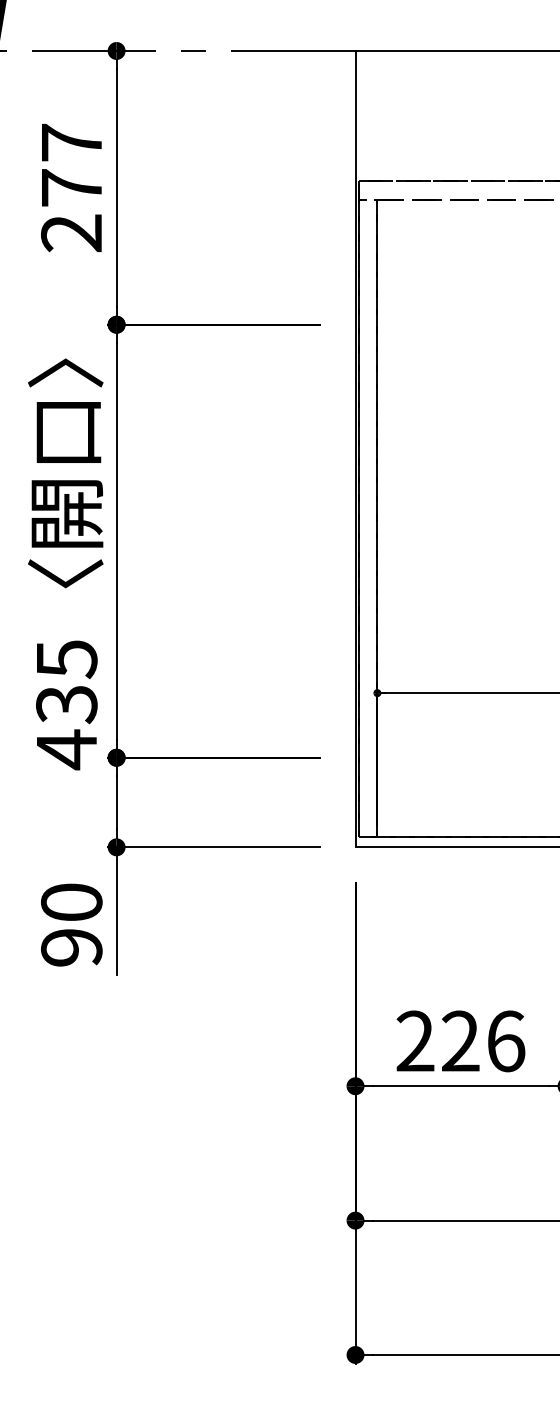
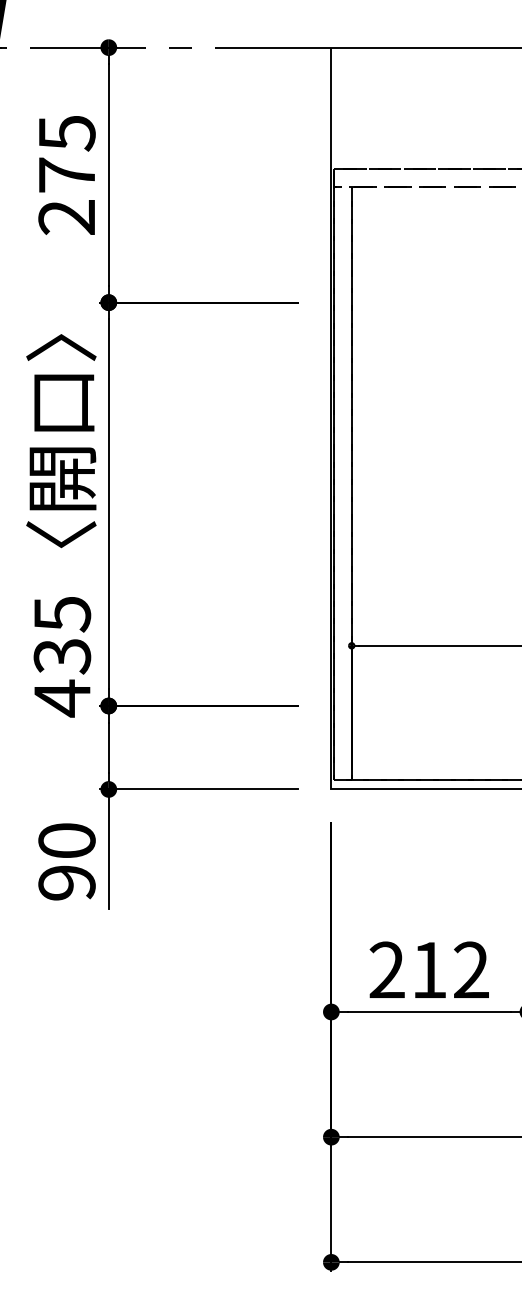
text: (72, 143) -> (67, 133), 277 -> 275
text: (483, 1040) -> (450, 969), 226 -> 212

